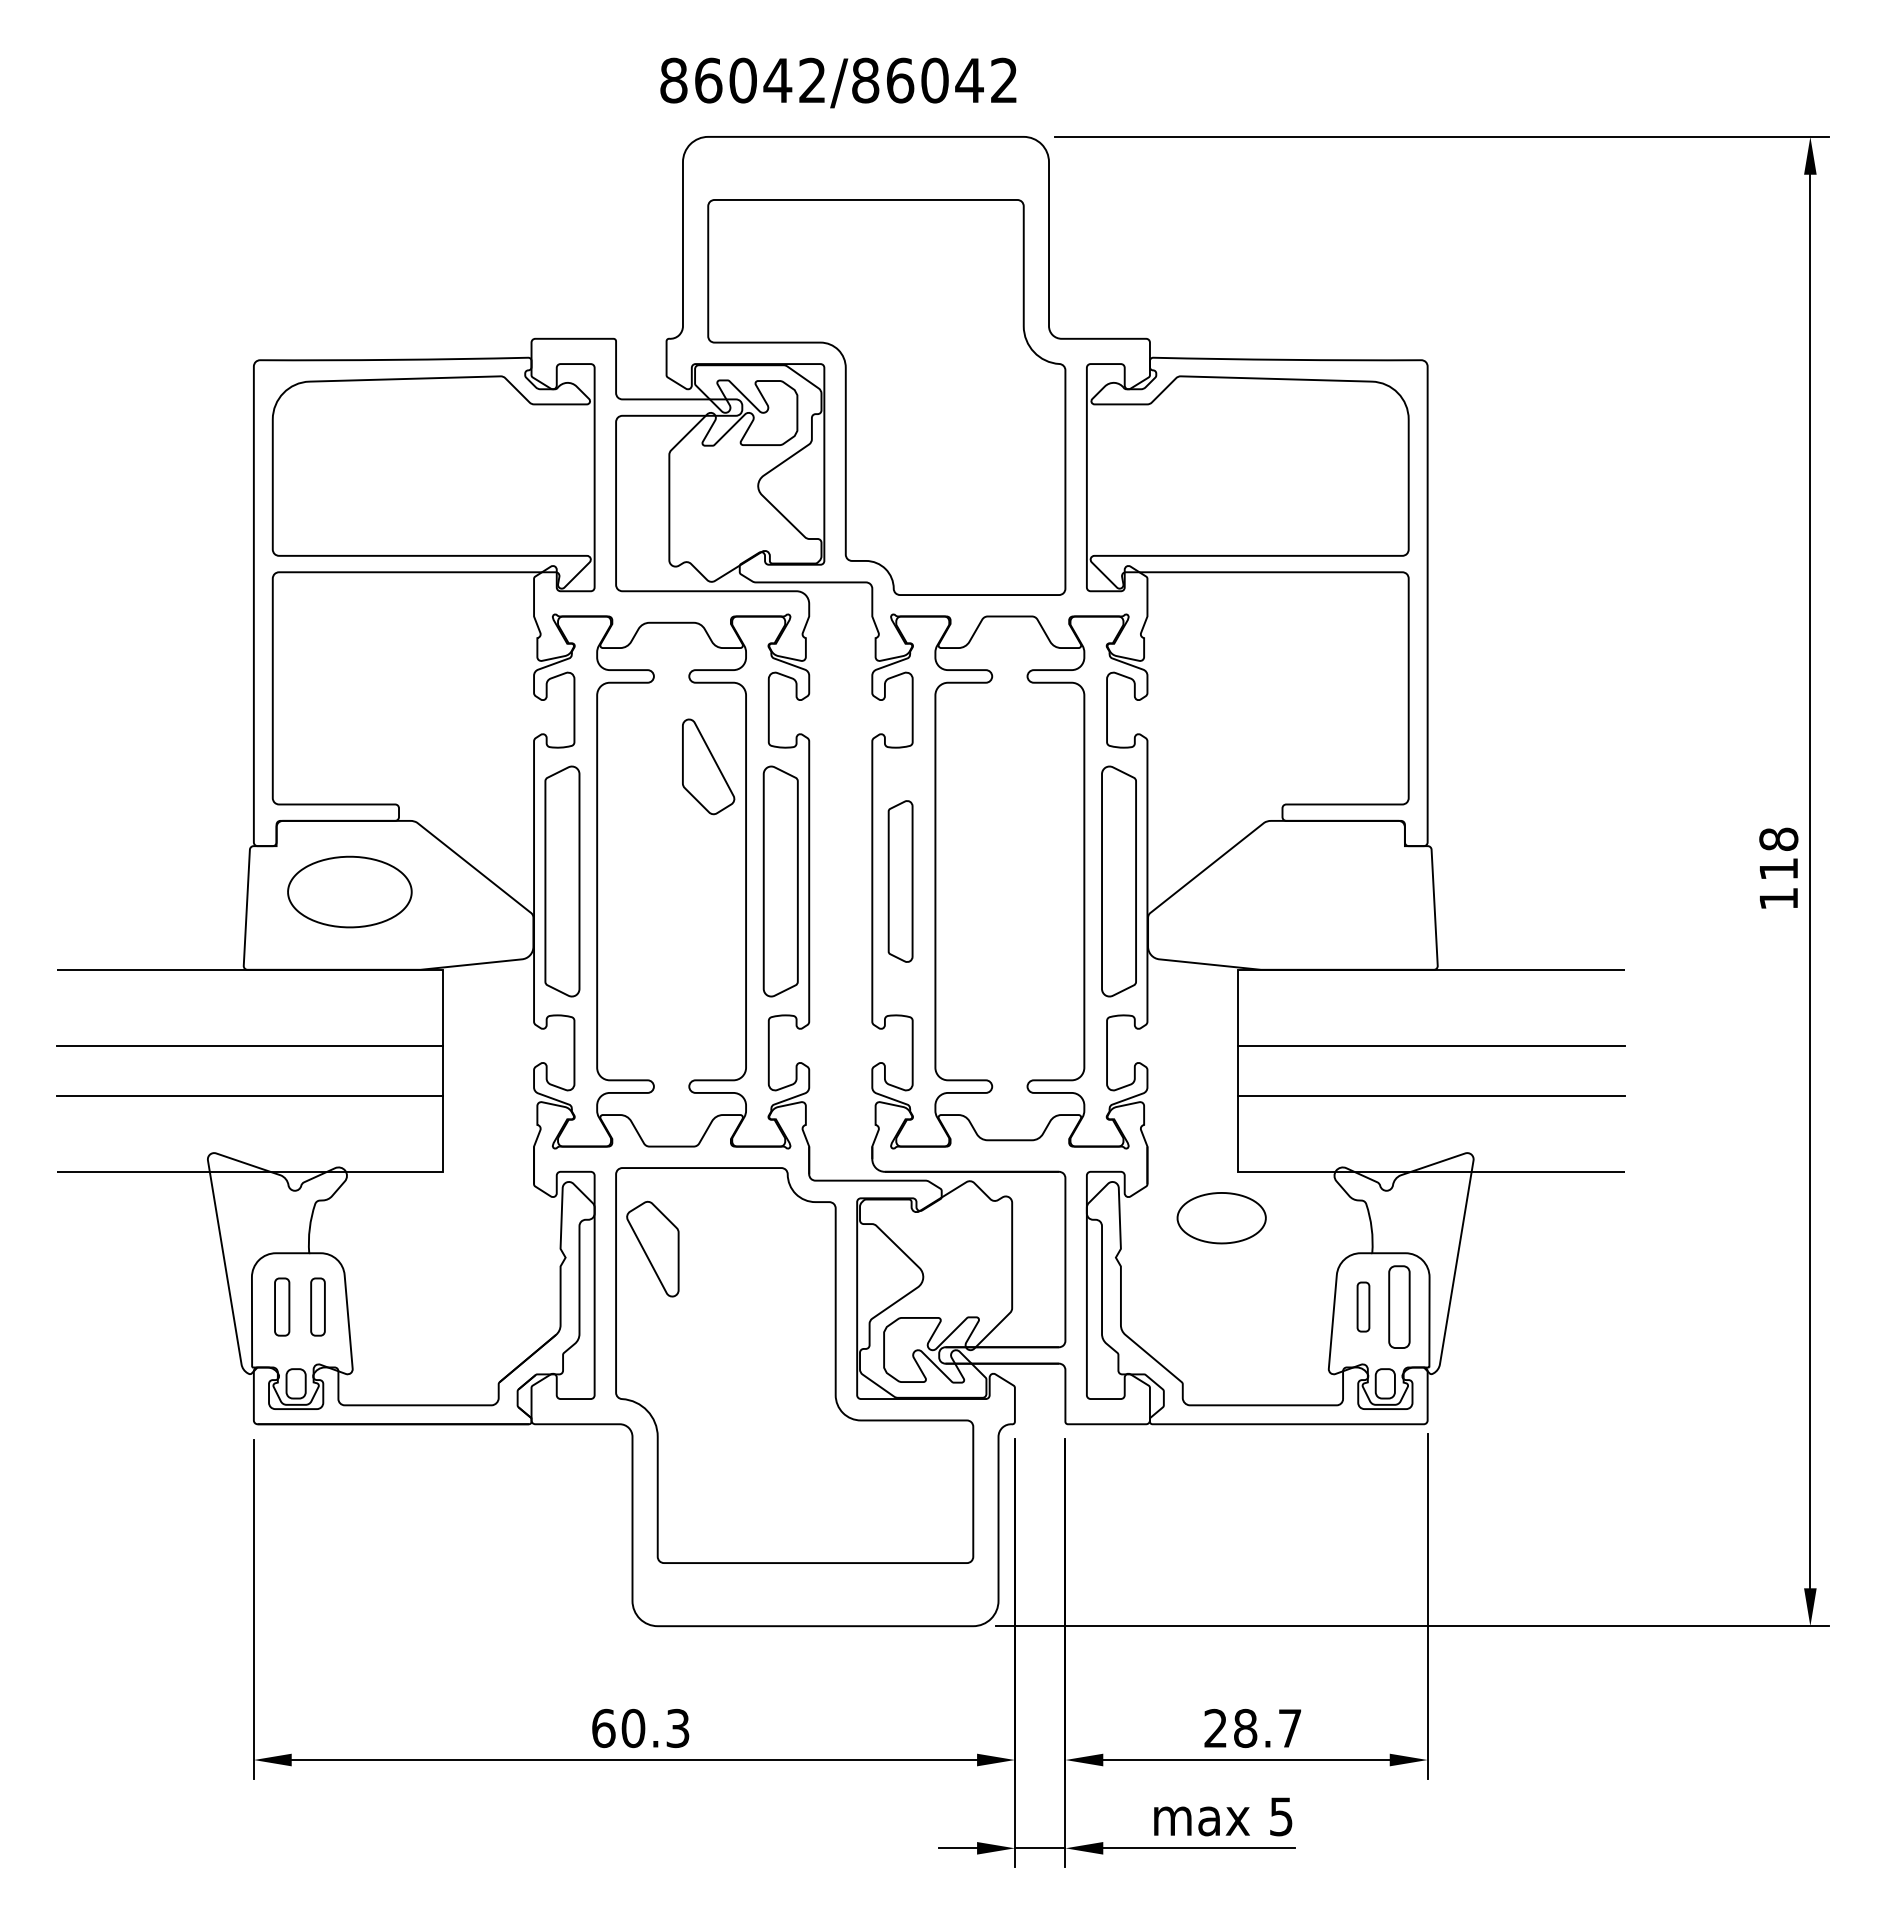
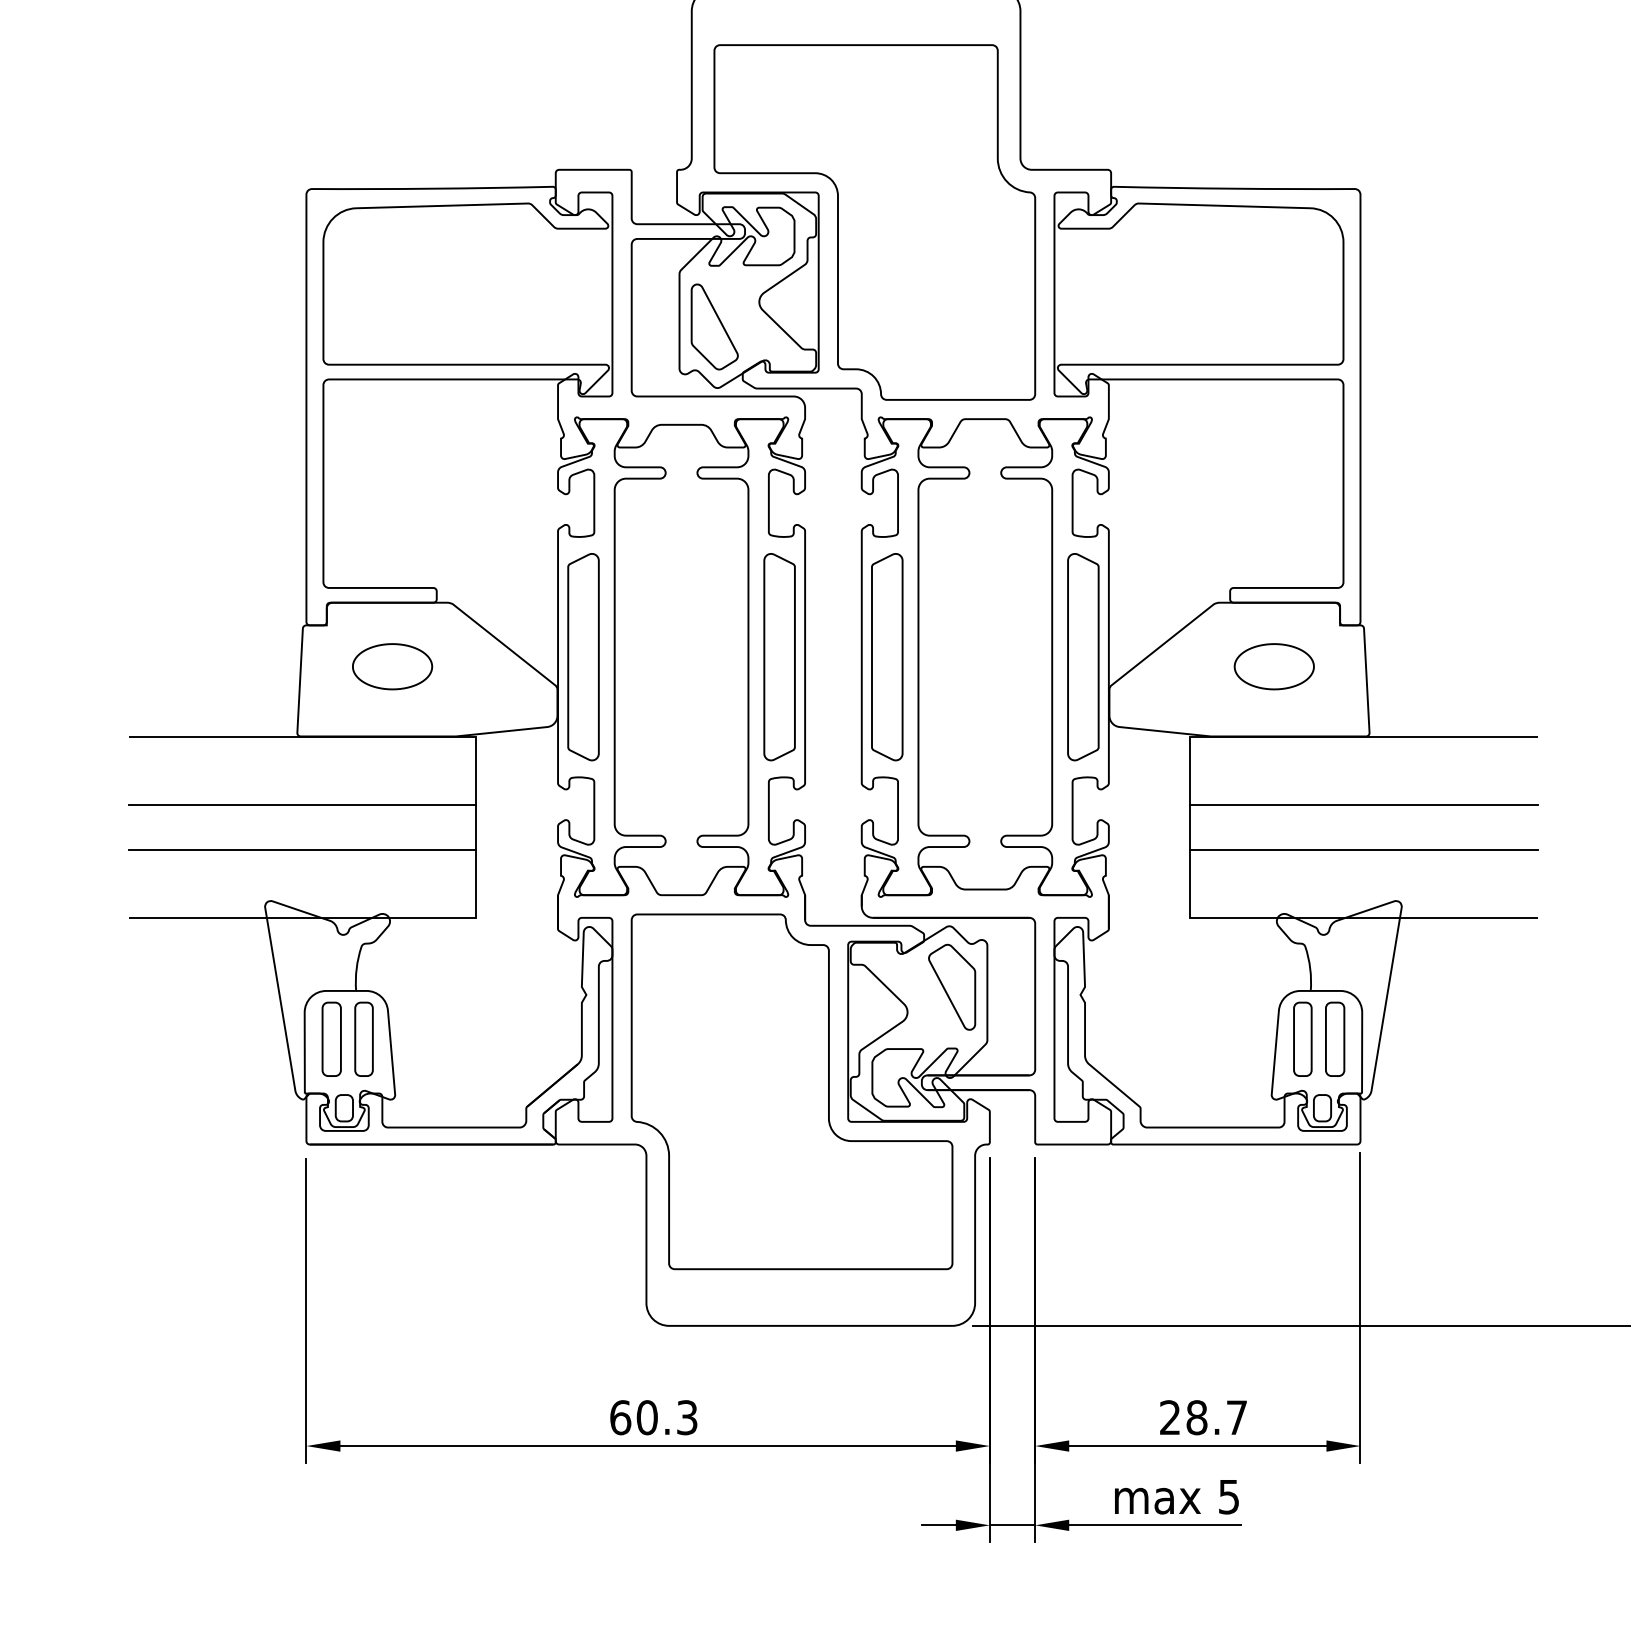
part: (708, 766) -> (714, 326), moved
part: (900, 881) -> (887, 657), size x1.43
part: (349, 892) -> (392, 667), size x0.71
part: (1221, 1218) -> (1274, 667), moved
part: (652, 1248) -> (951, 986), moved
part: (282, 1306) -> (332, 1038), size x1.43
part: (317, 1306) -> (363, 1038), size x1.43
part: (1363, 1306) -> (1302, 1038), size x1.67

